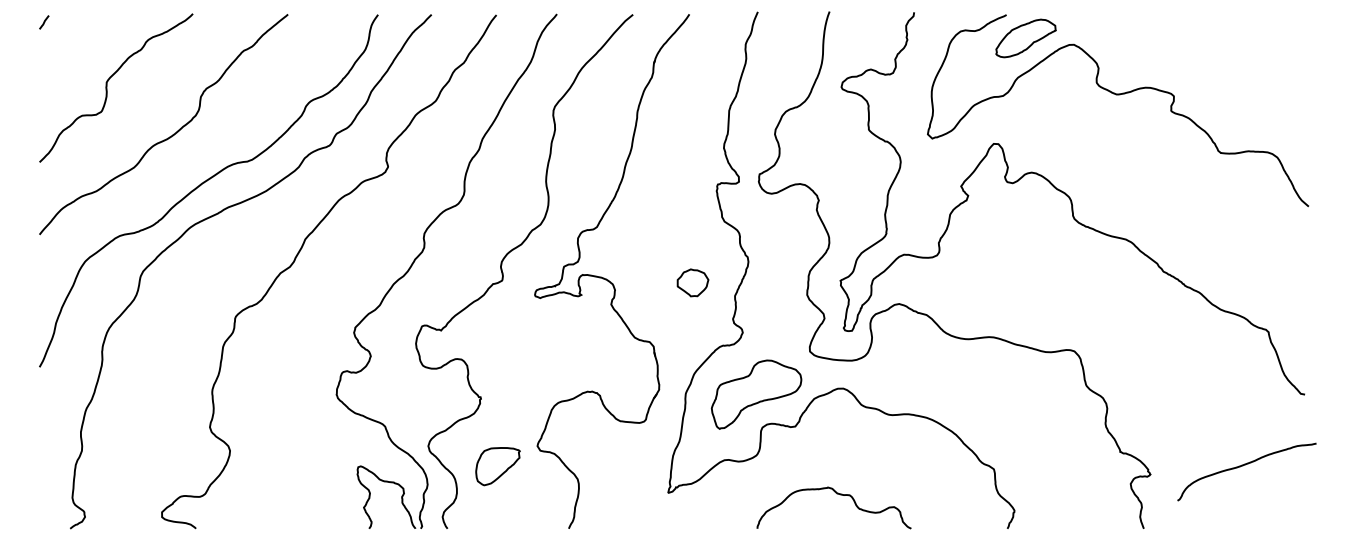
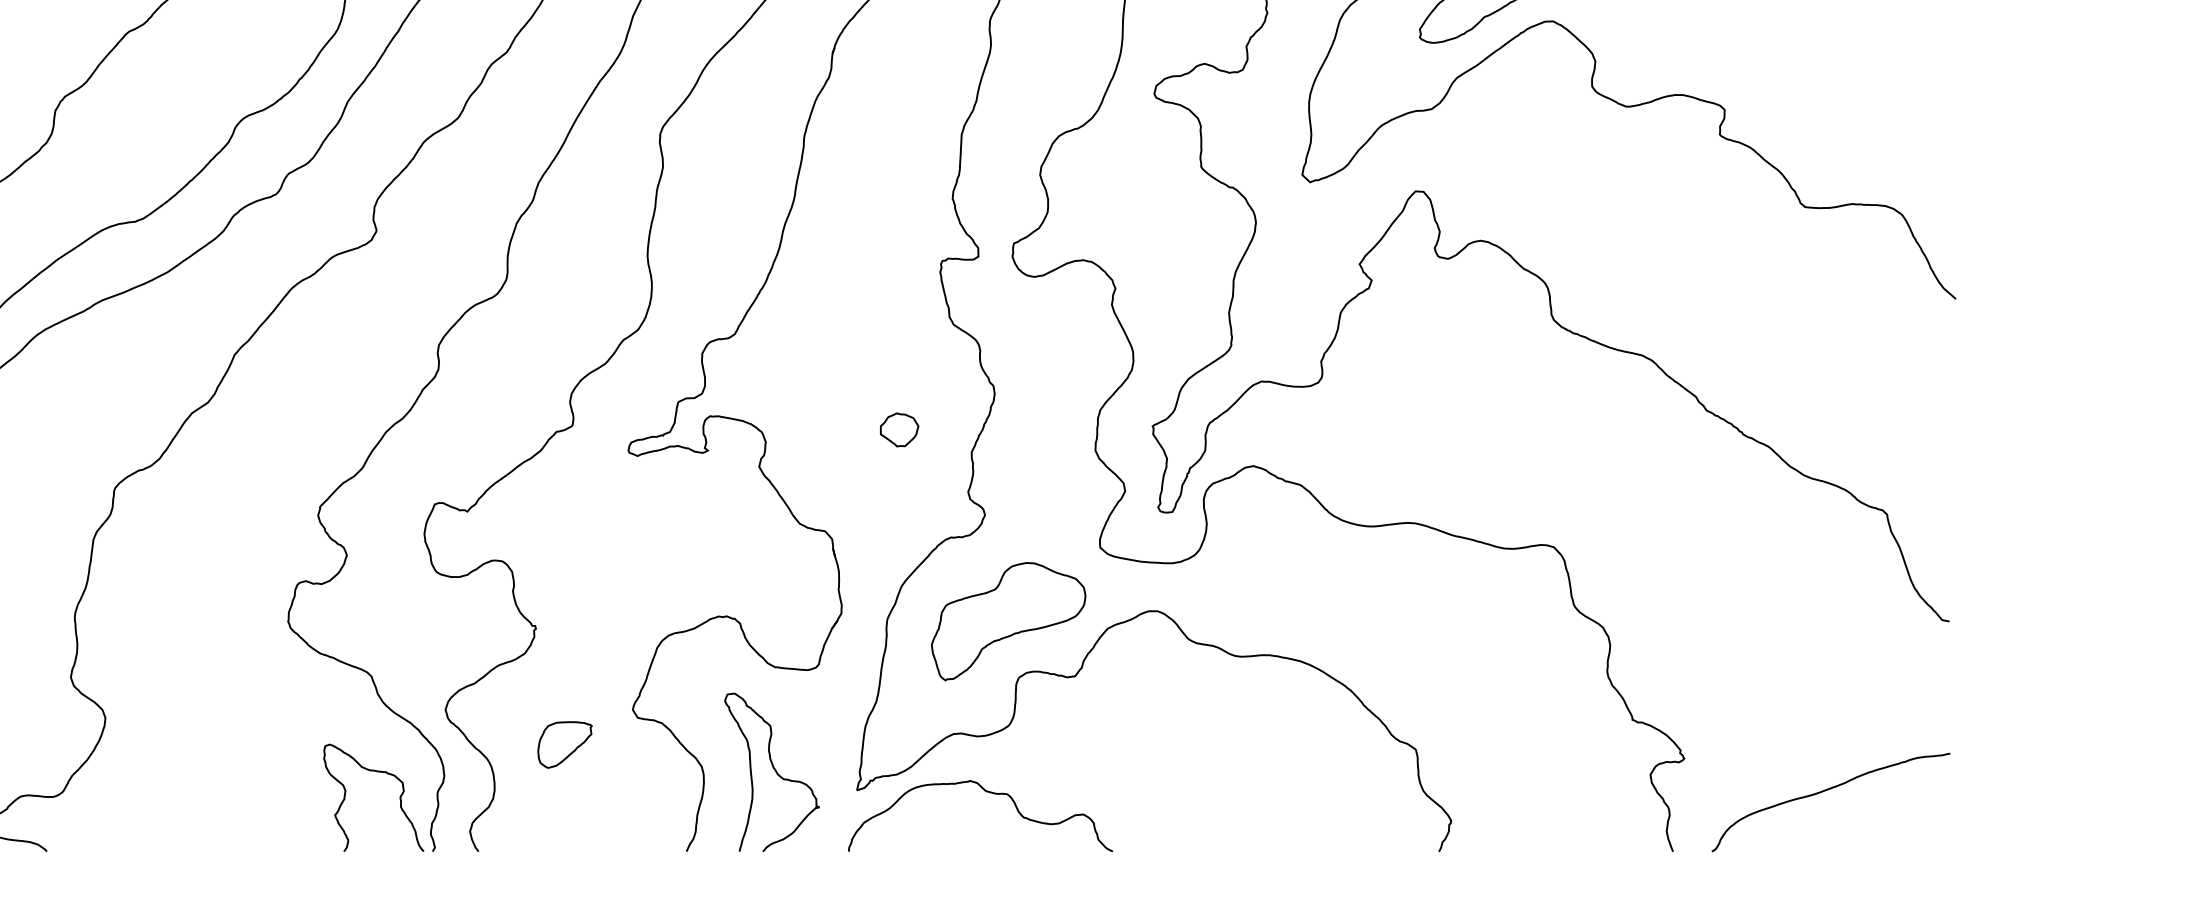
part: (692, 282) -> (898, 429), size x0.71
part: (497, 466) -> (564, 744), size x0.71
curve: (1243, 466) -> (1825, 792), moved
curve: (619, 481) -> (773, 770), added
curve: (837, 494) -> (986, 792), moved

